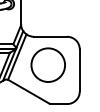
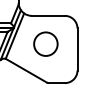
circle: (47, 64) -> (45, 43), size x0.7

